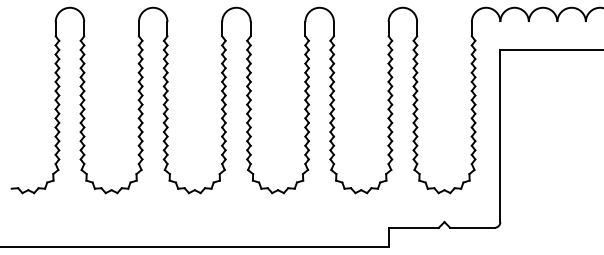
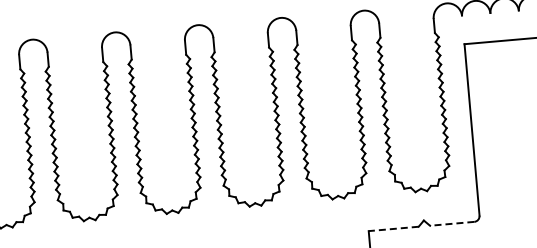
line: (413, 227) -> (393, 228), solid -> dashed
line: (471, 227) -> (451, 223), solid -> dashed

